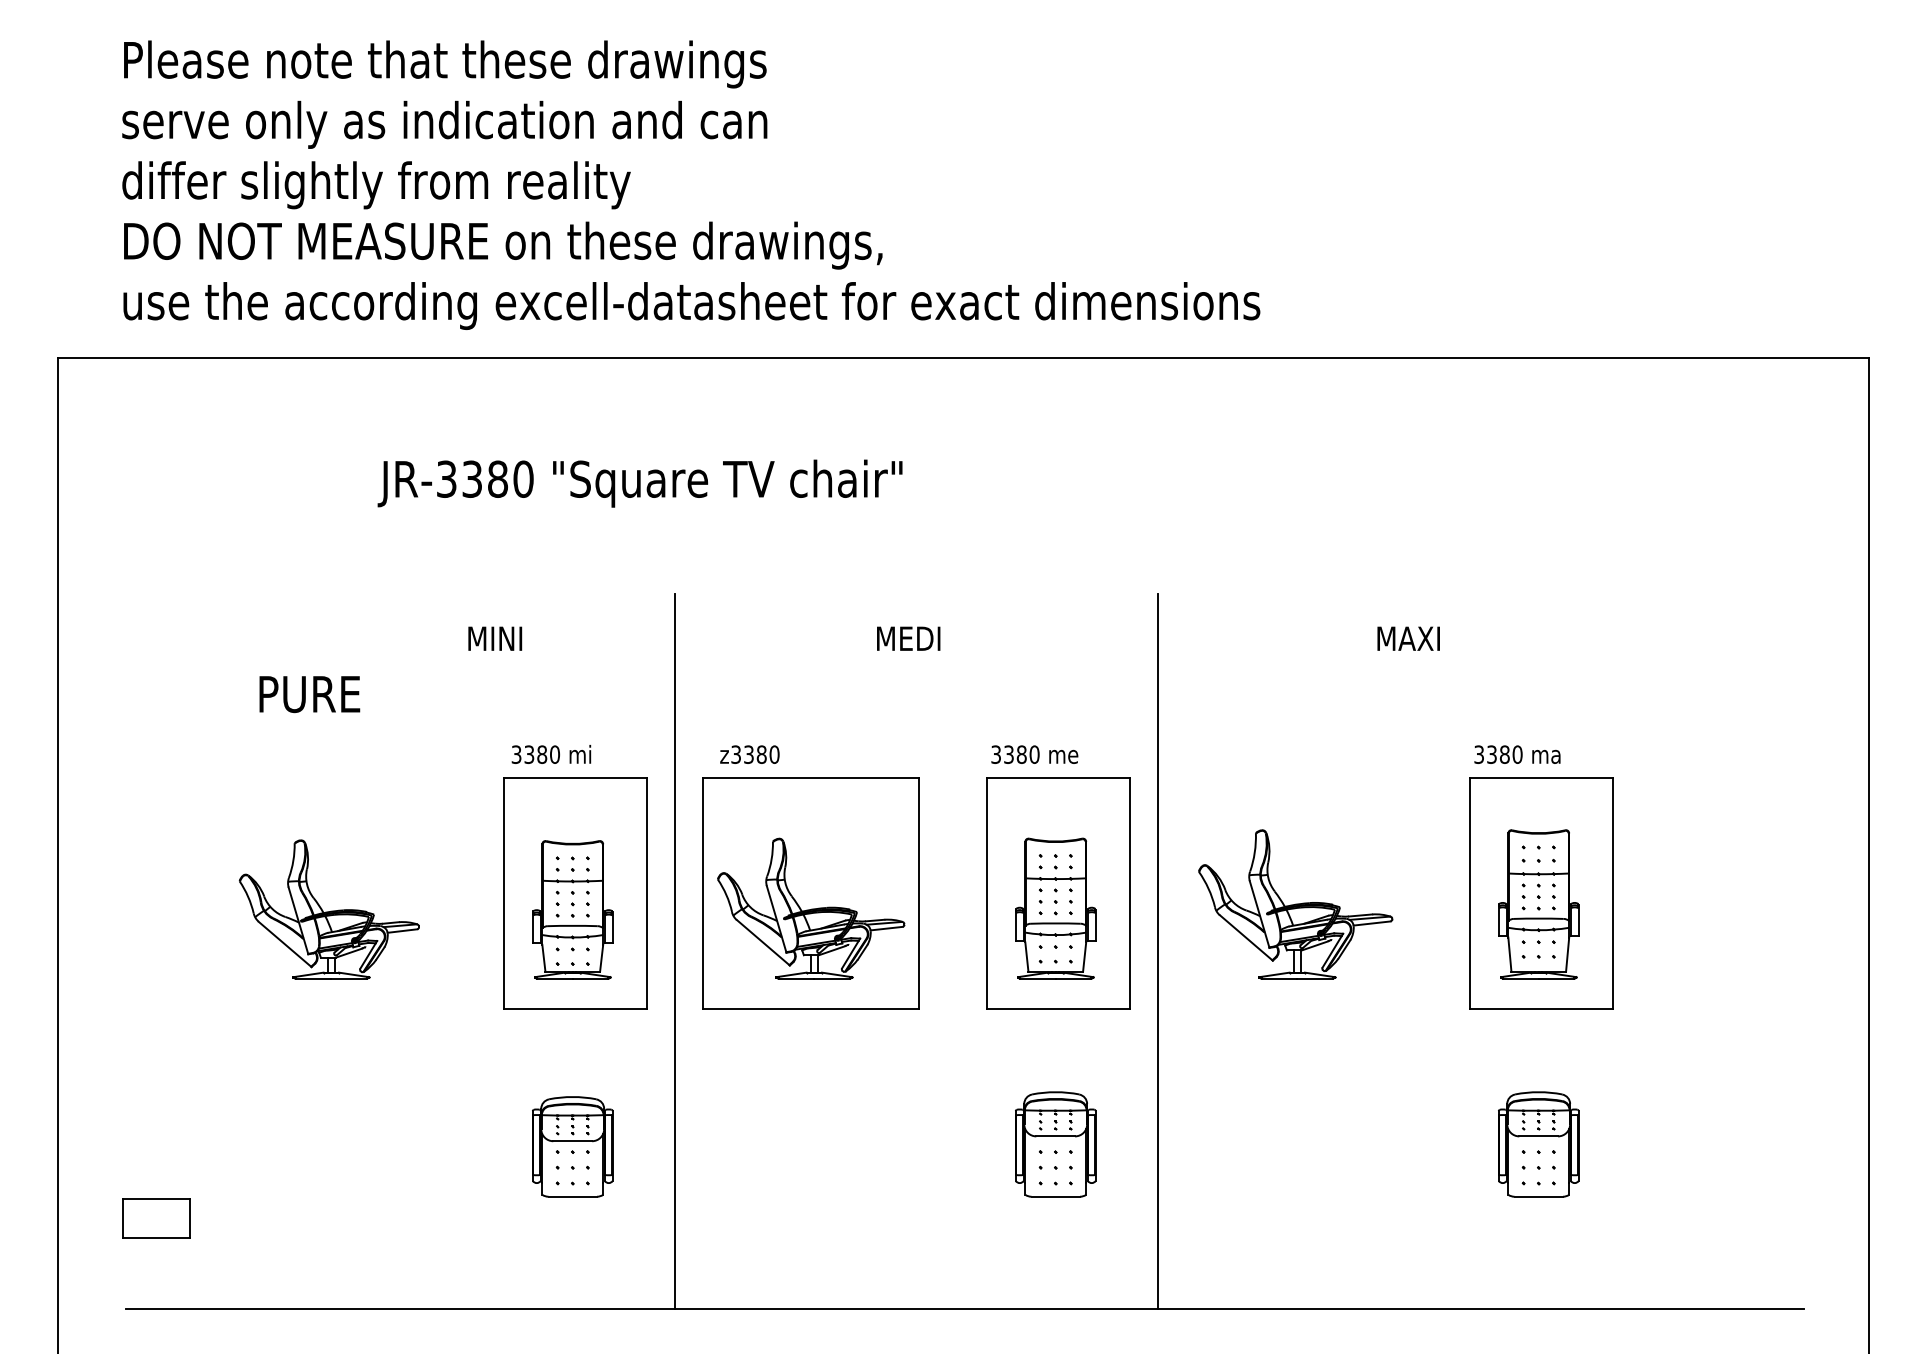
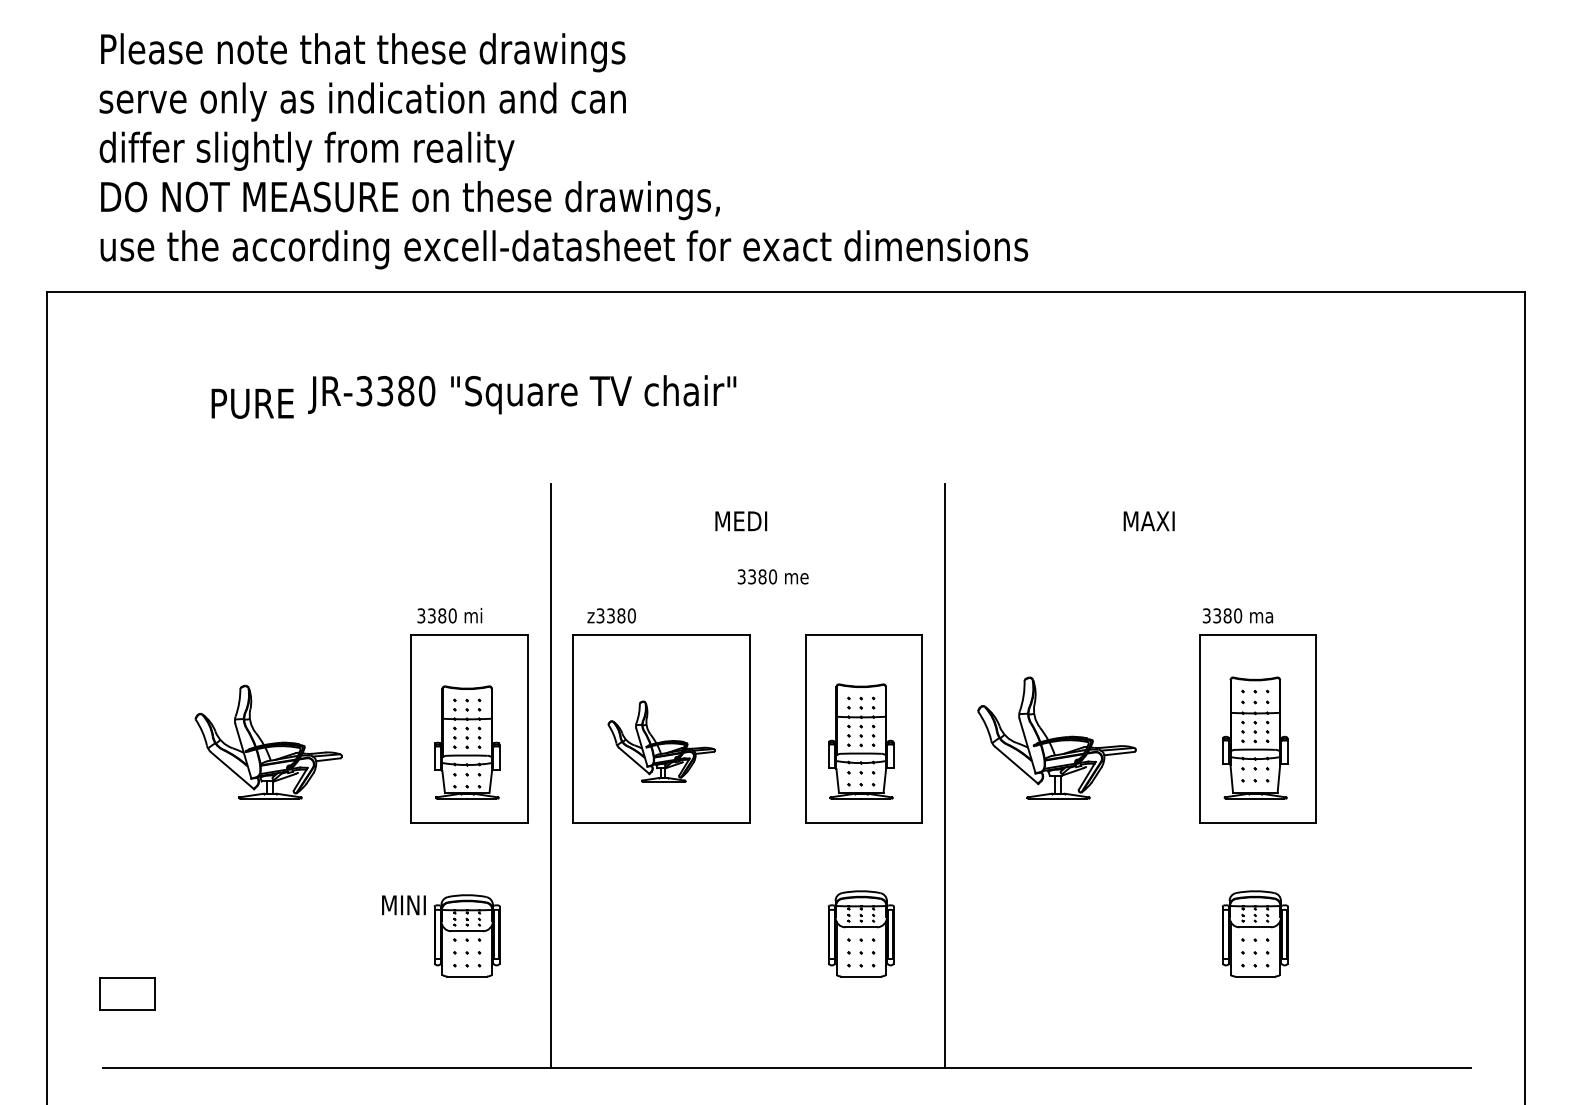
text: (494, 639) -> (403, 905), moved
text: (309, 694) -> (252, 403), moved
text: (1033, 754) -> (772, 576), moved
part: (810, 908) -> (661, 741), size x0.7

